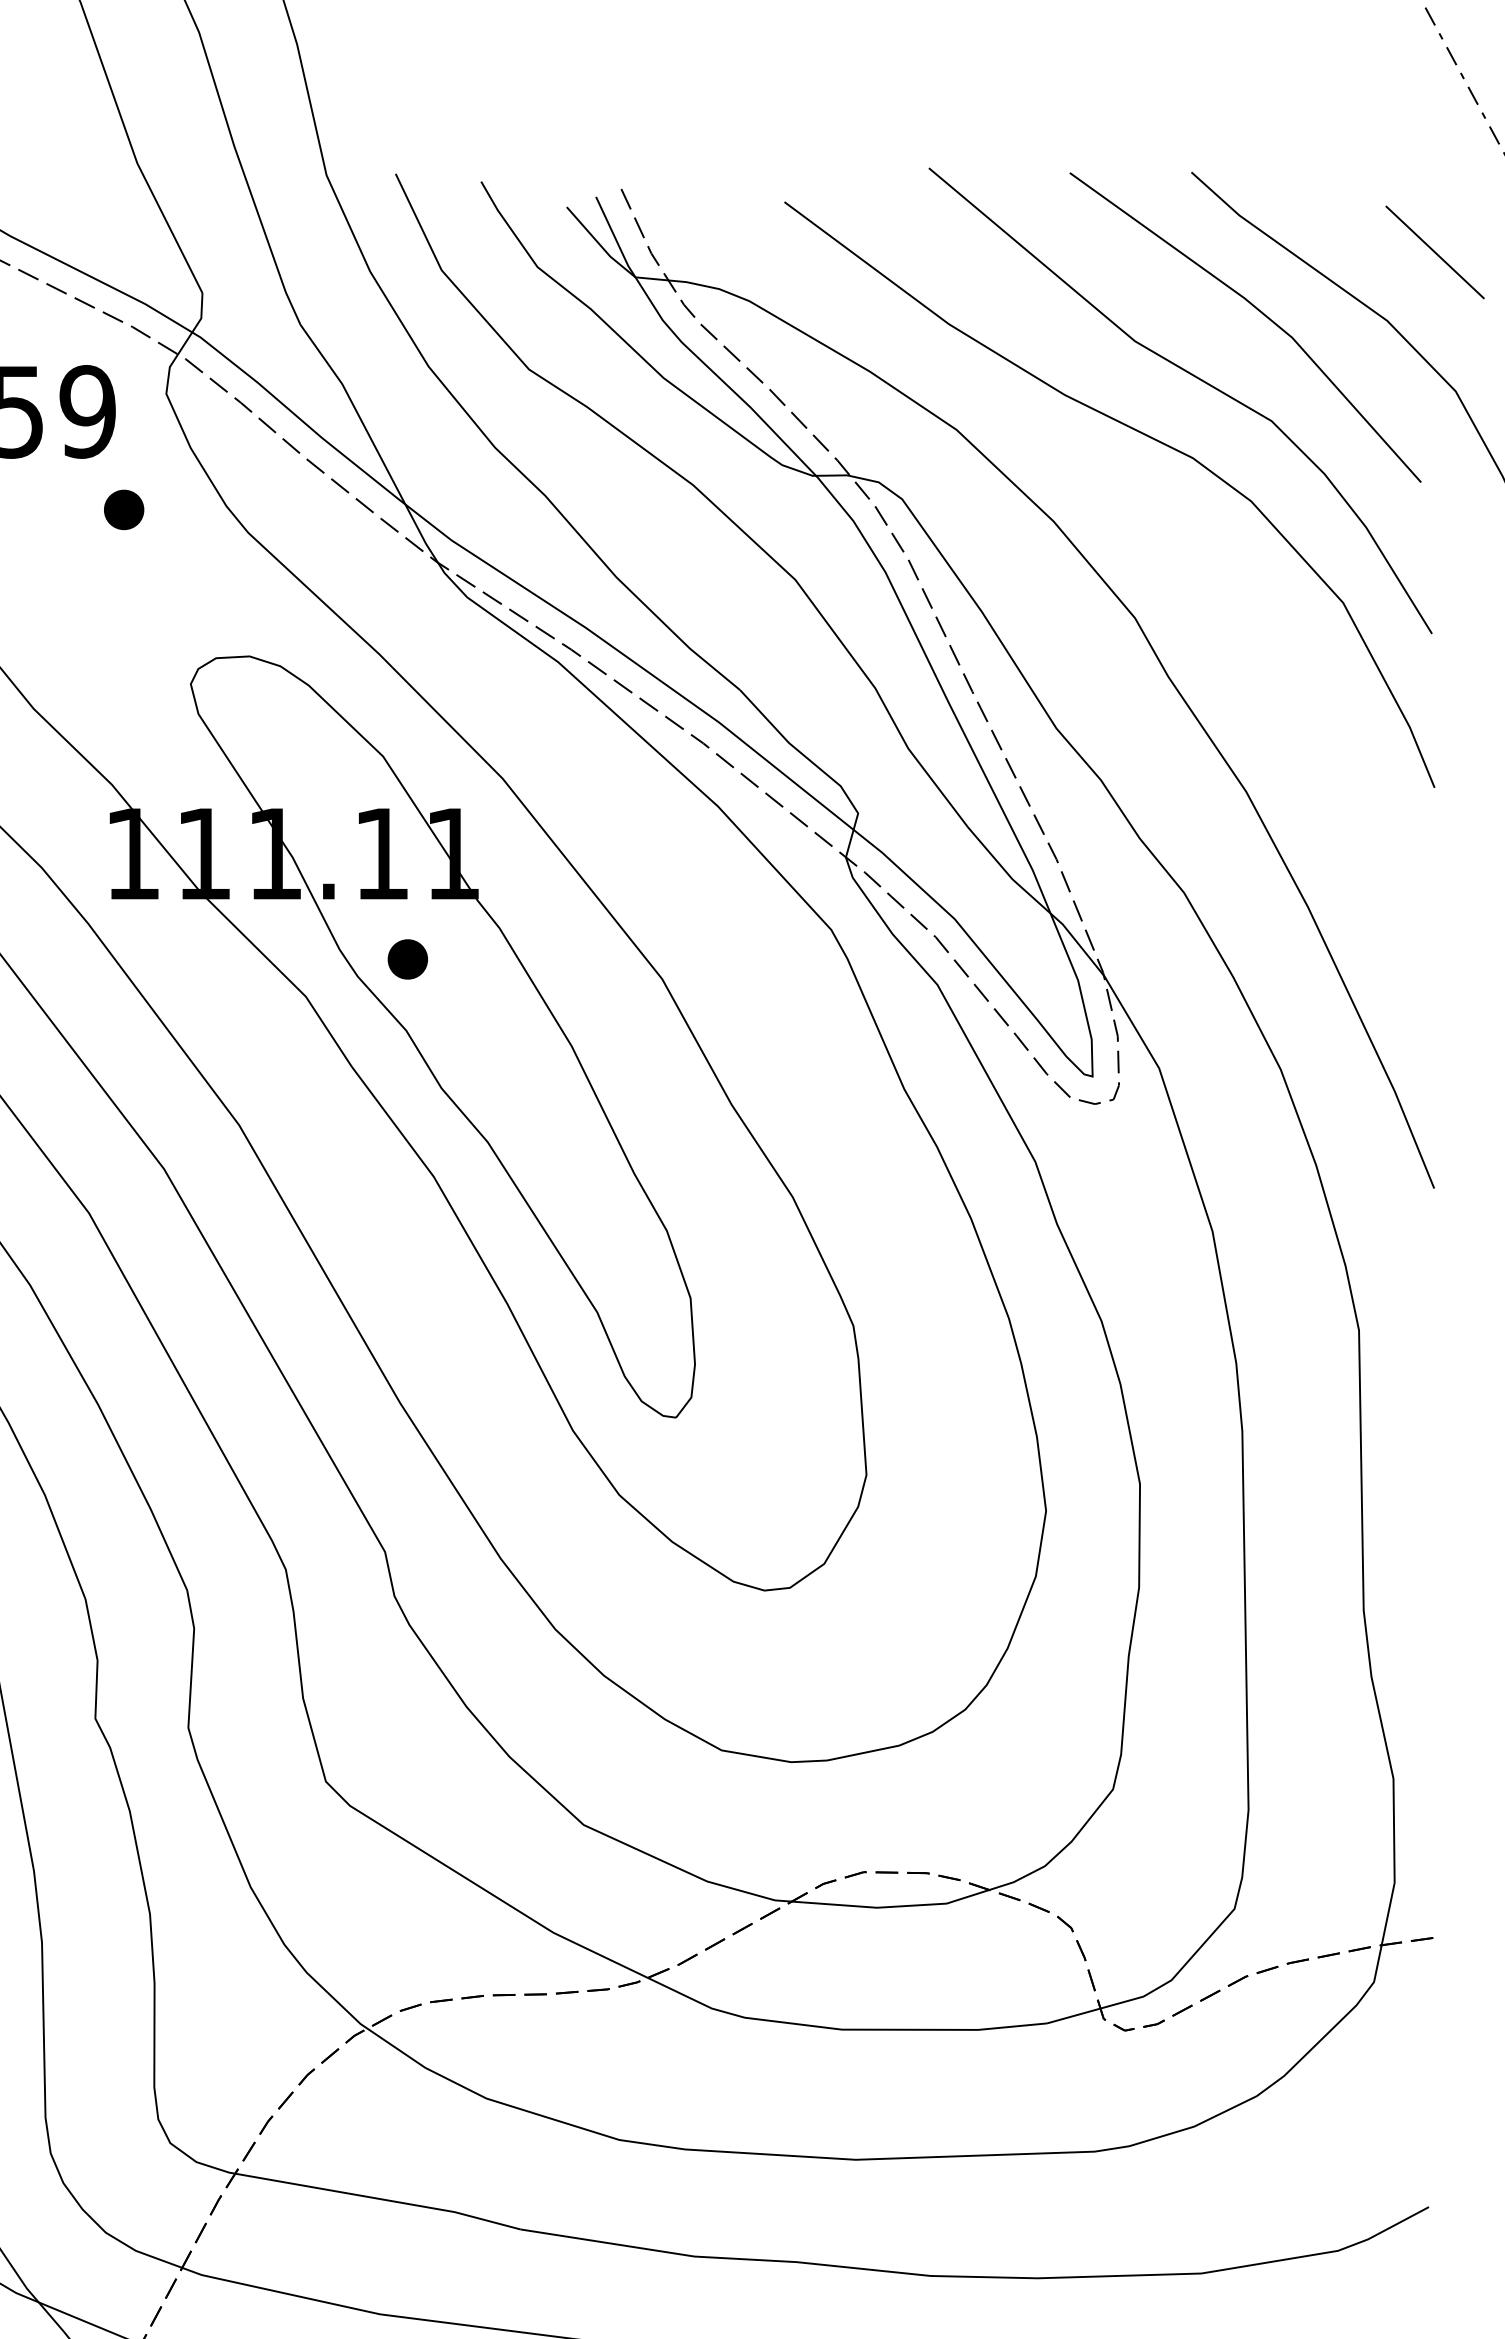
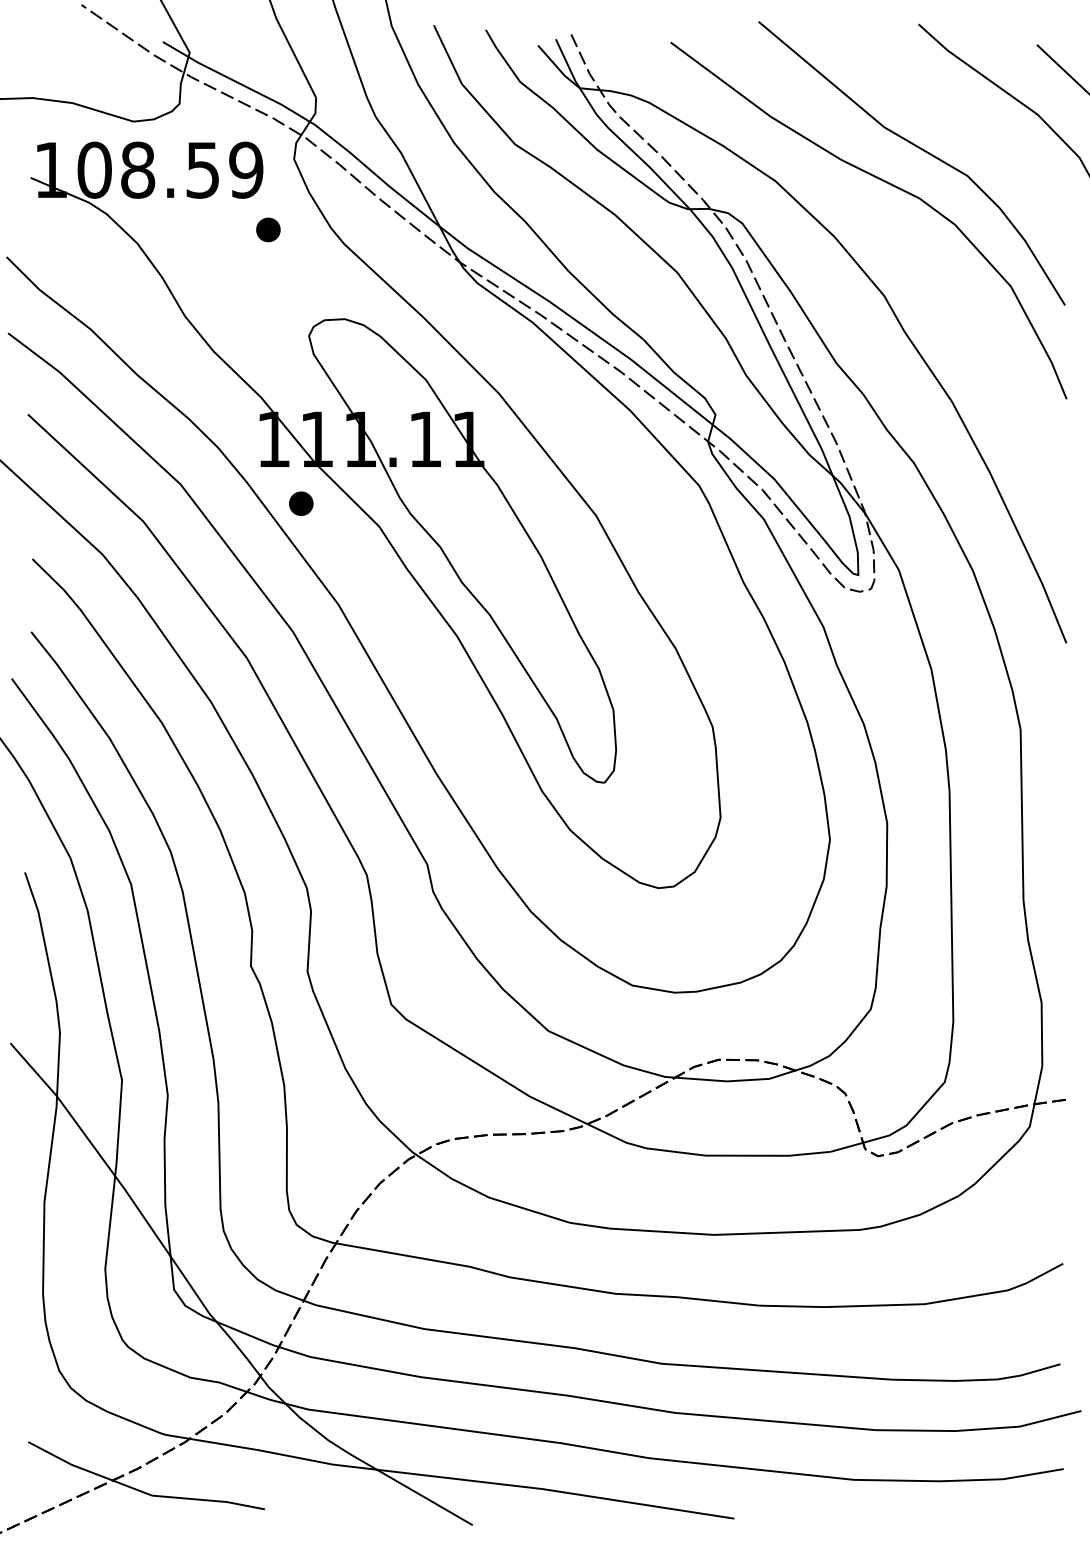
line: (1258, 312) -> (959, 109), removed
part: (408, 959) -> (301, 503), moved

